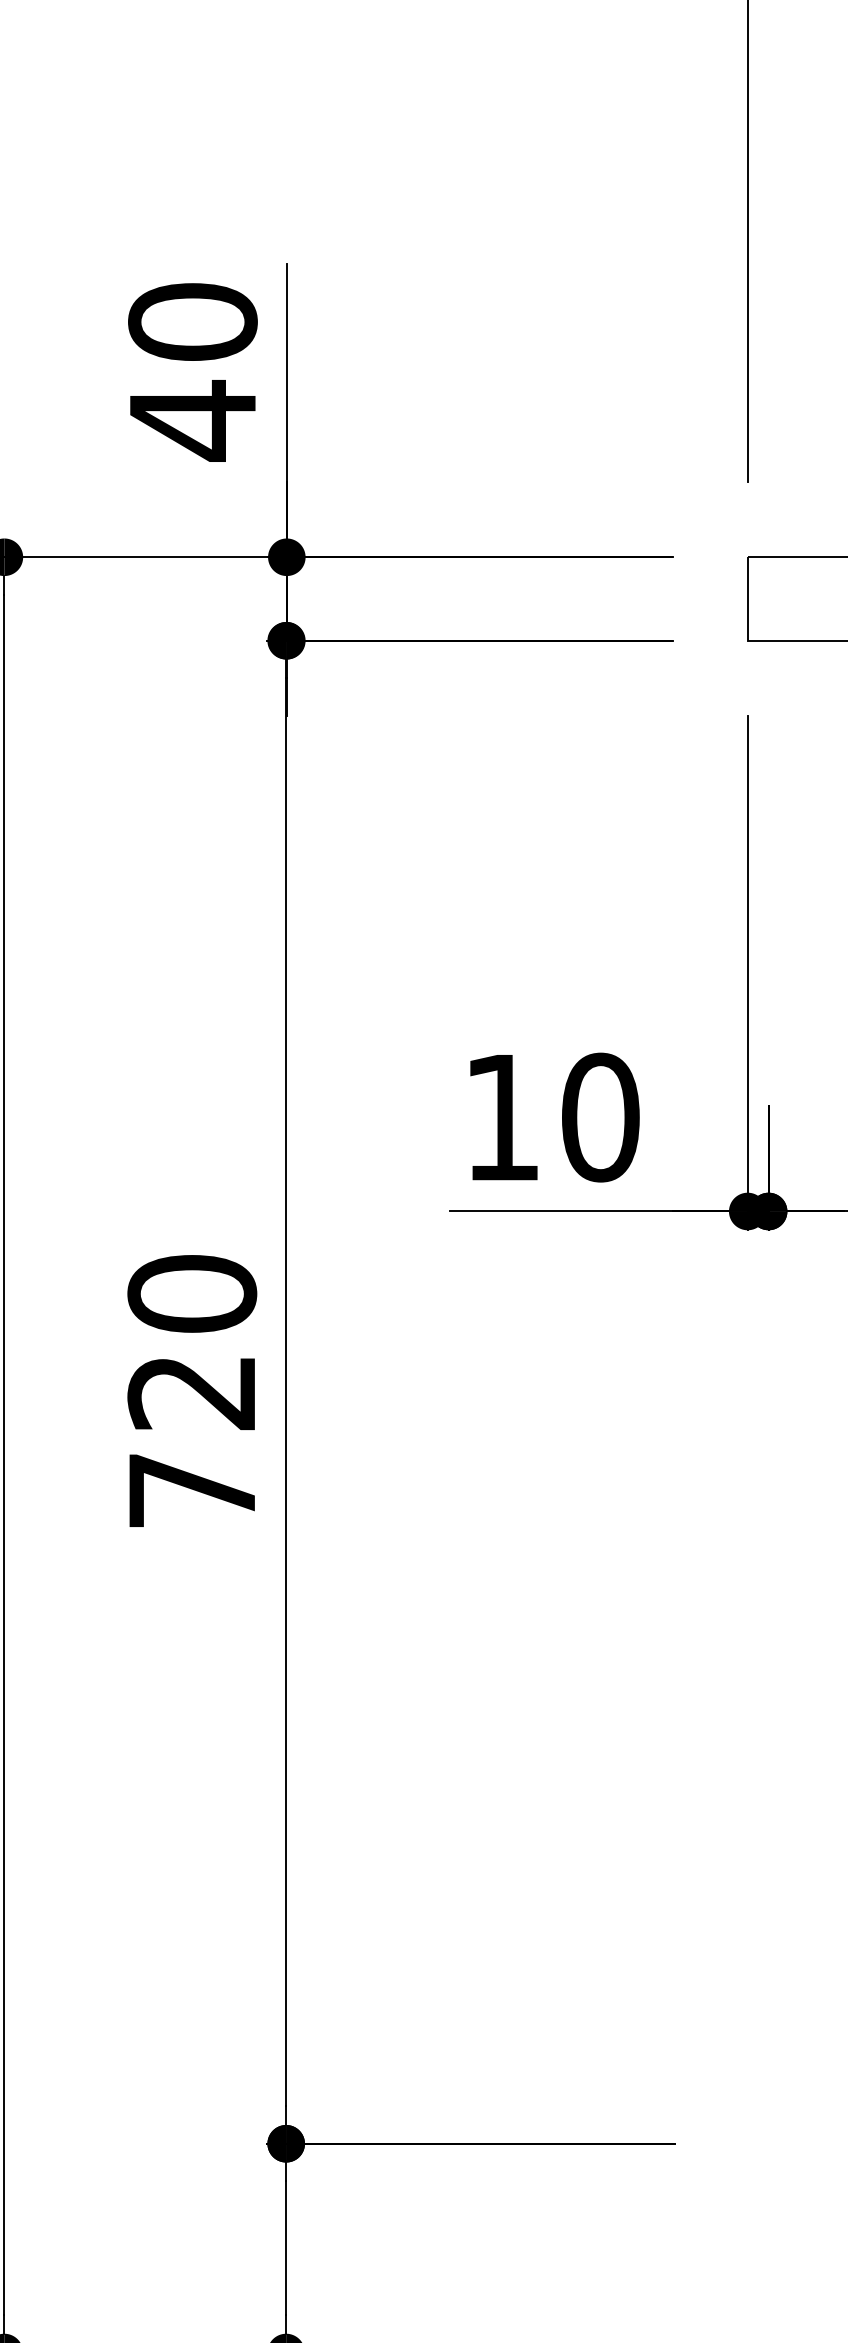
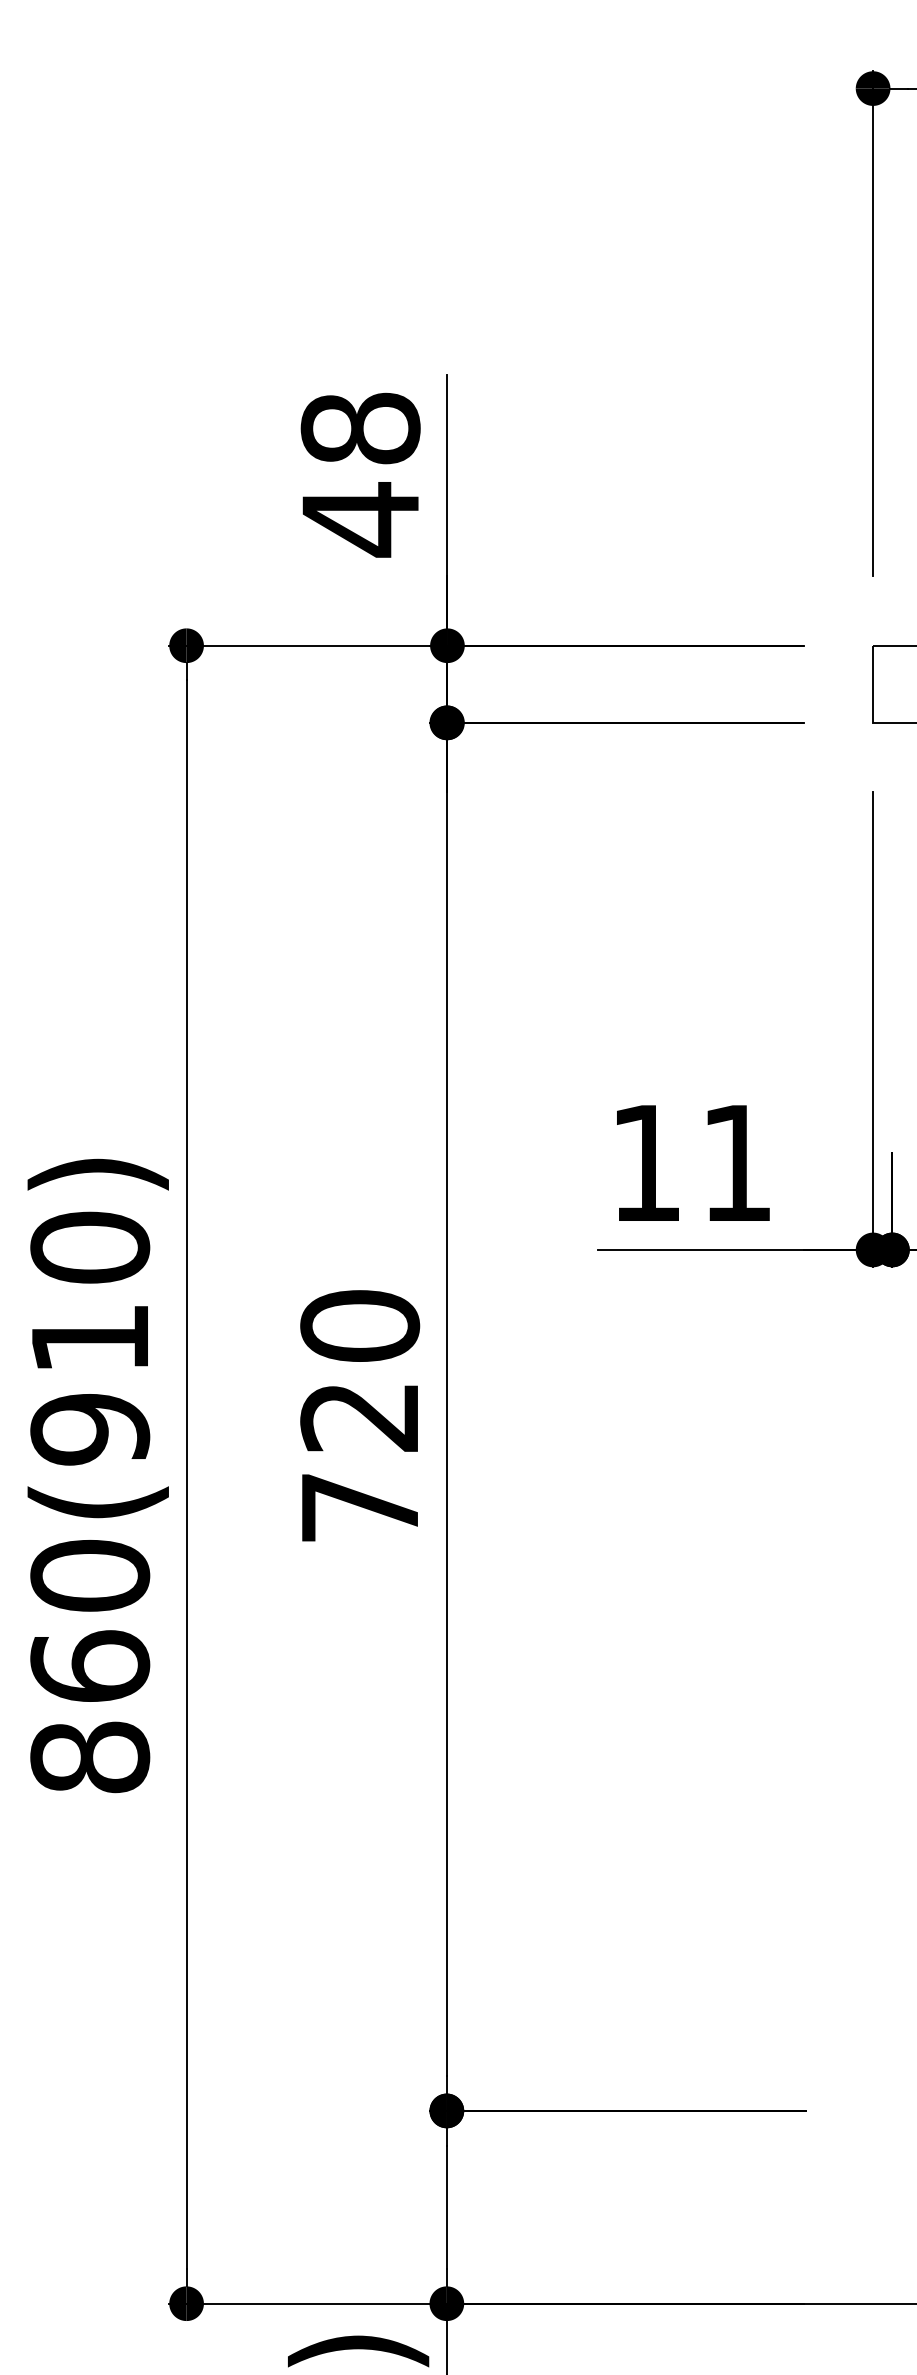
text: (192, 322) -> (360, 428), 40 -> 48
text: (600, 1117) -> (737, 1163), 10 -> 11

